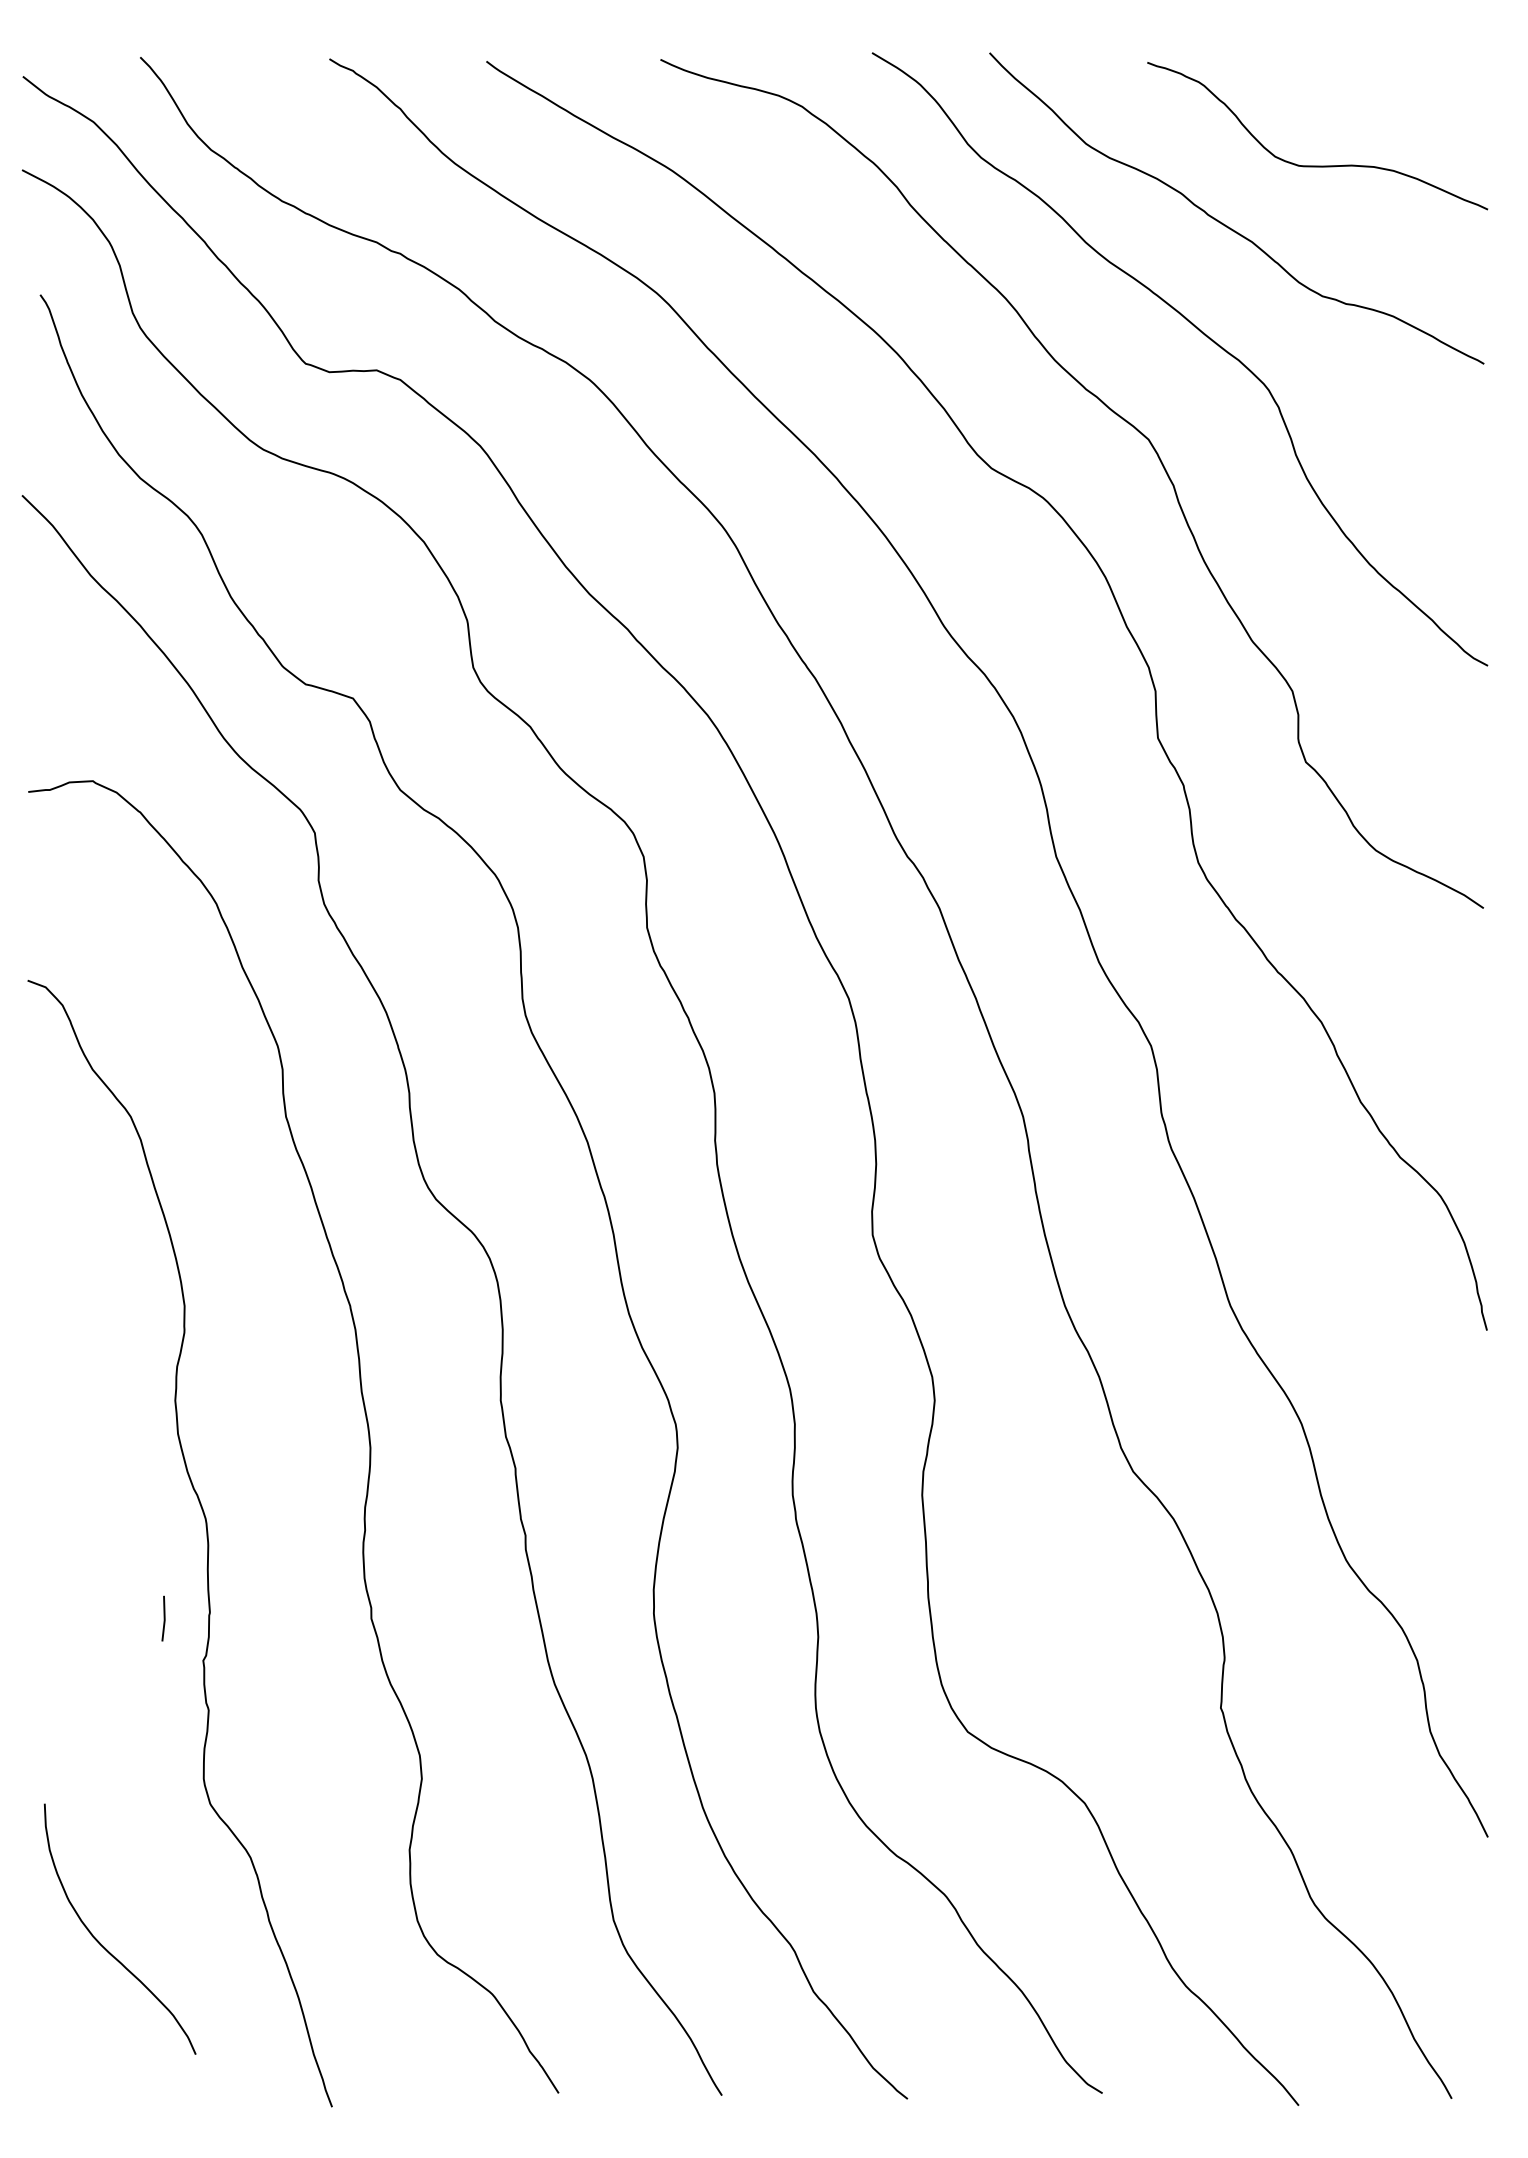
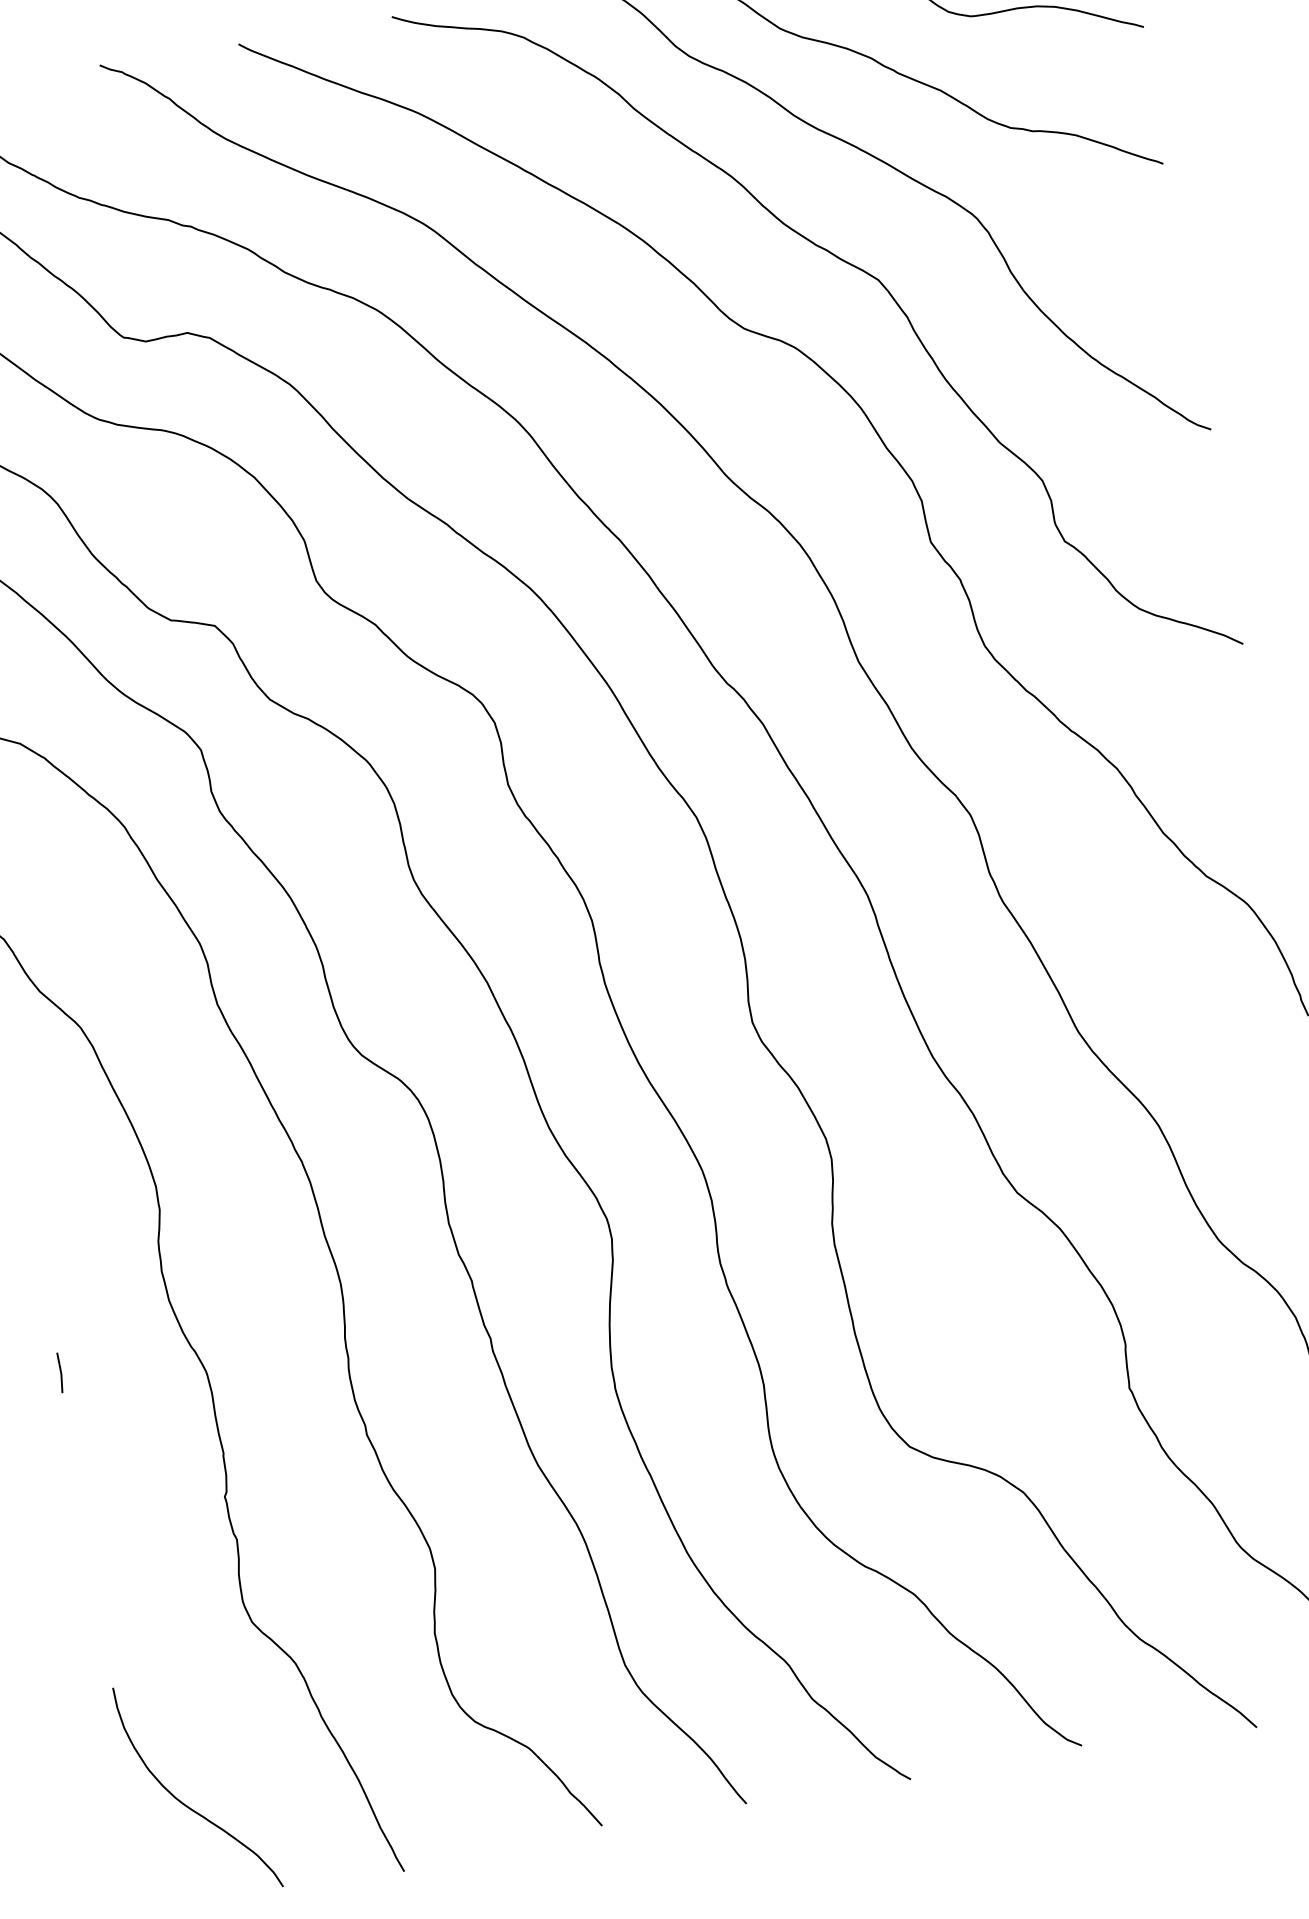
line: (163, 1618) -> (60, 1372), moved
curve: (103, 1945) -> (185, 1804), moved

